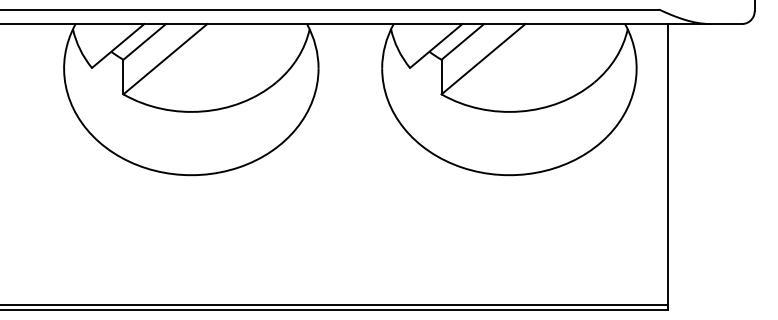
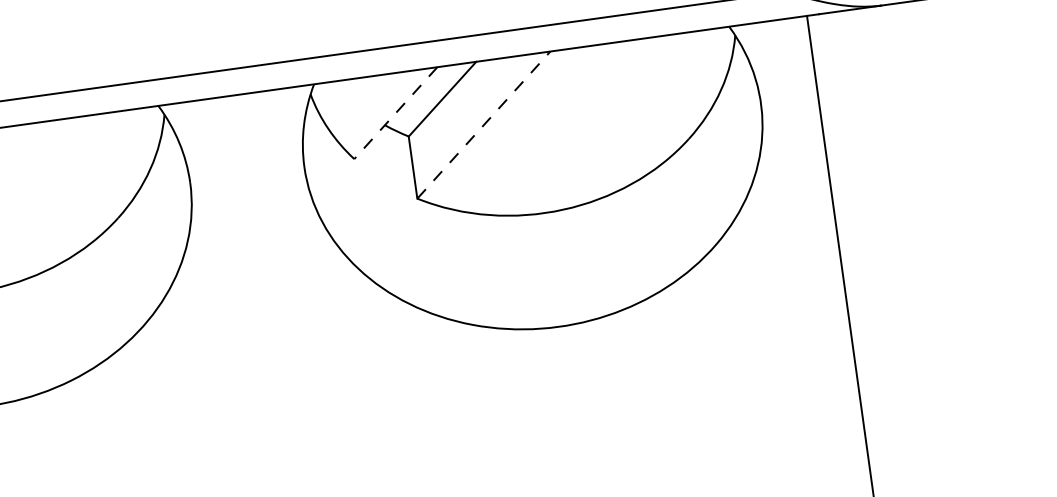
line: (435, 46) -> (394, 114), solid -> dashed
line: (483, 59) -> (483, 125), solid -> dashed

